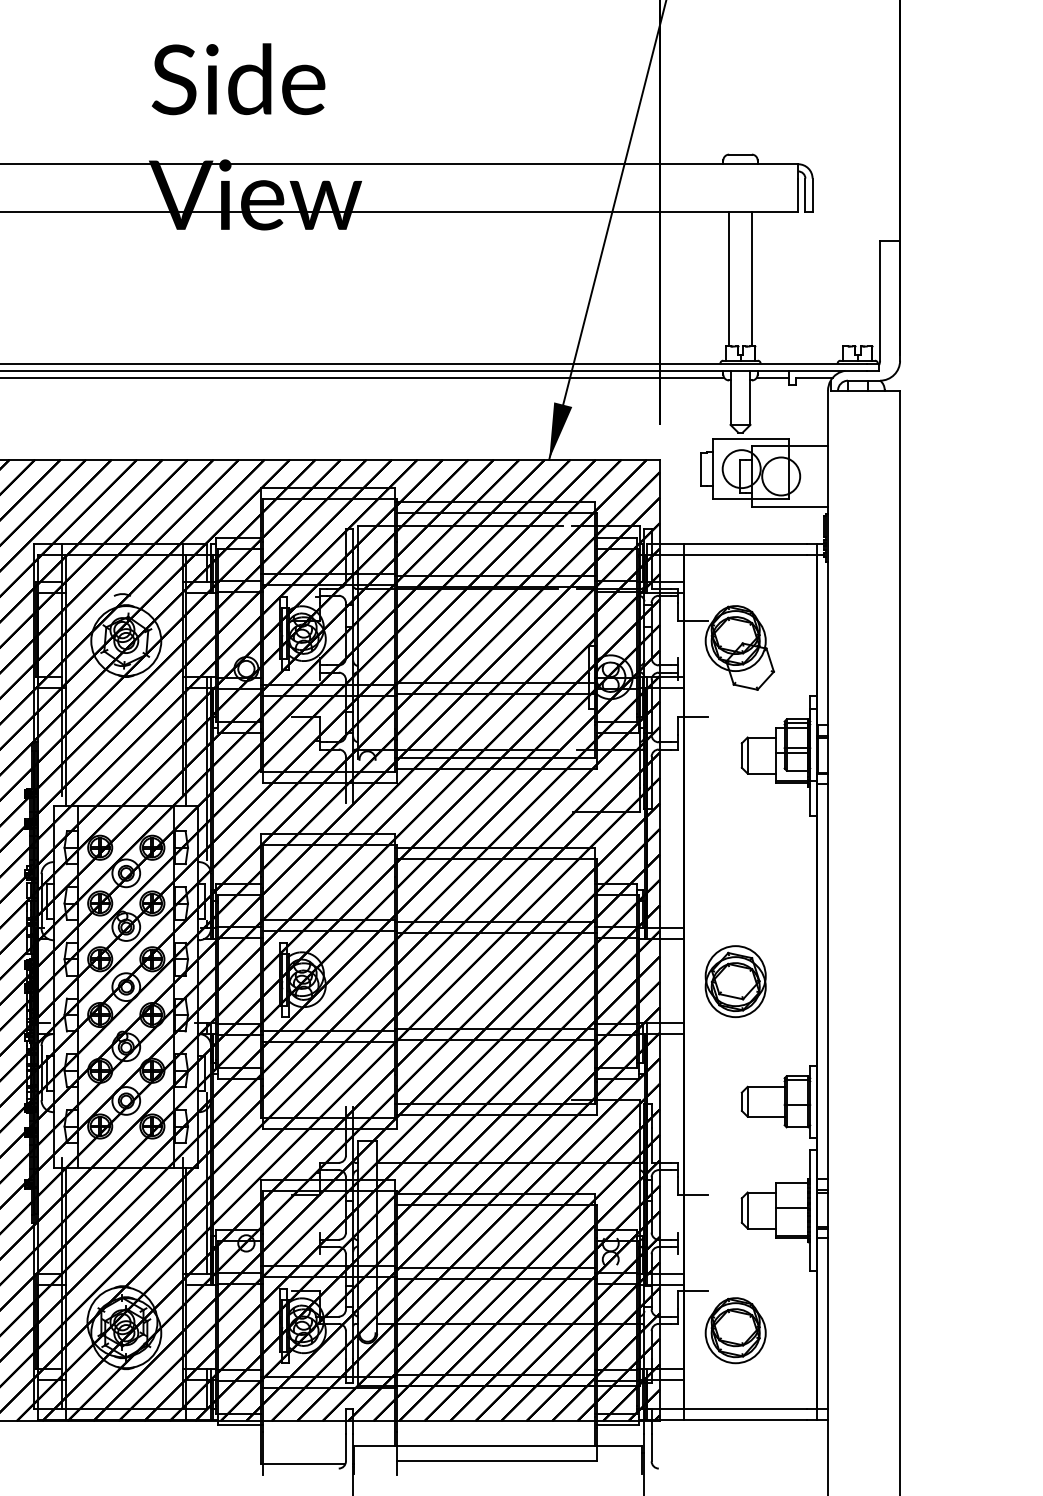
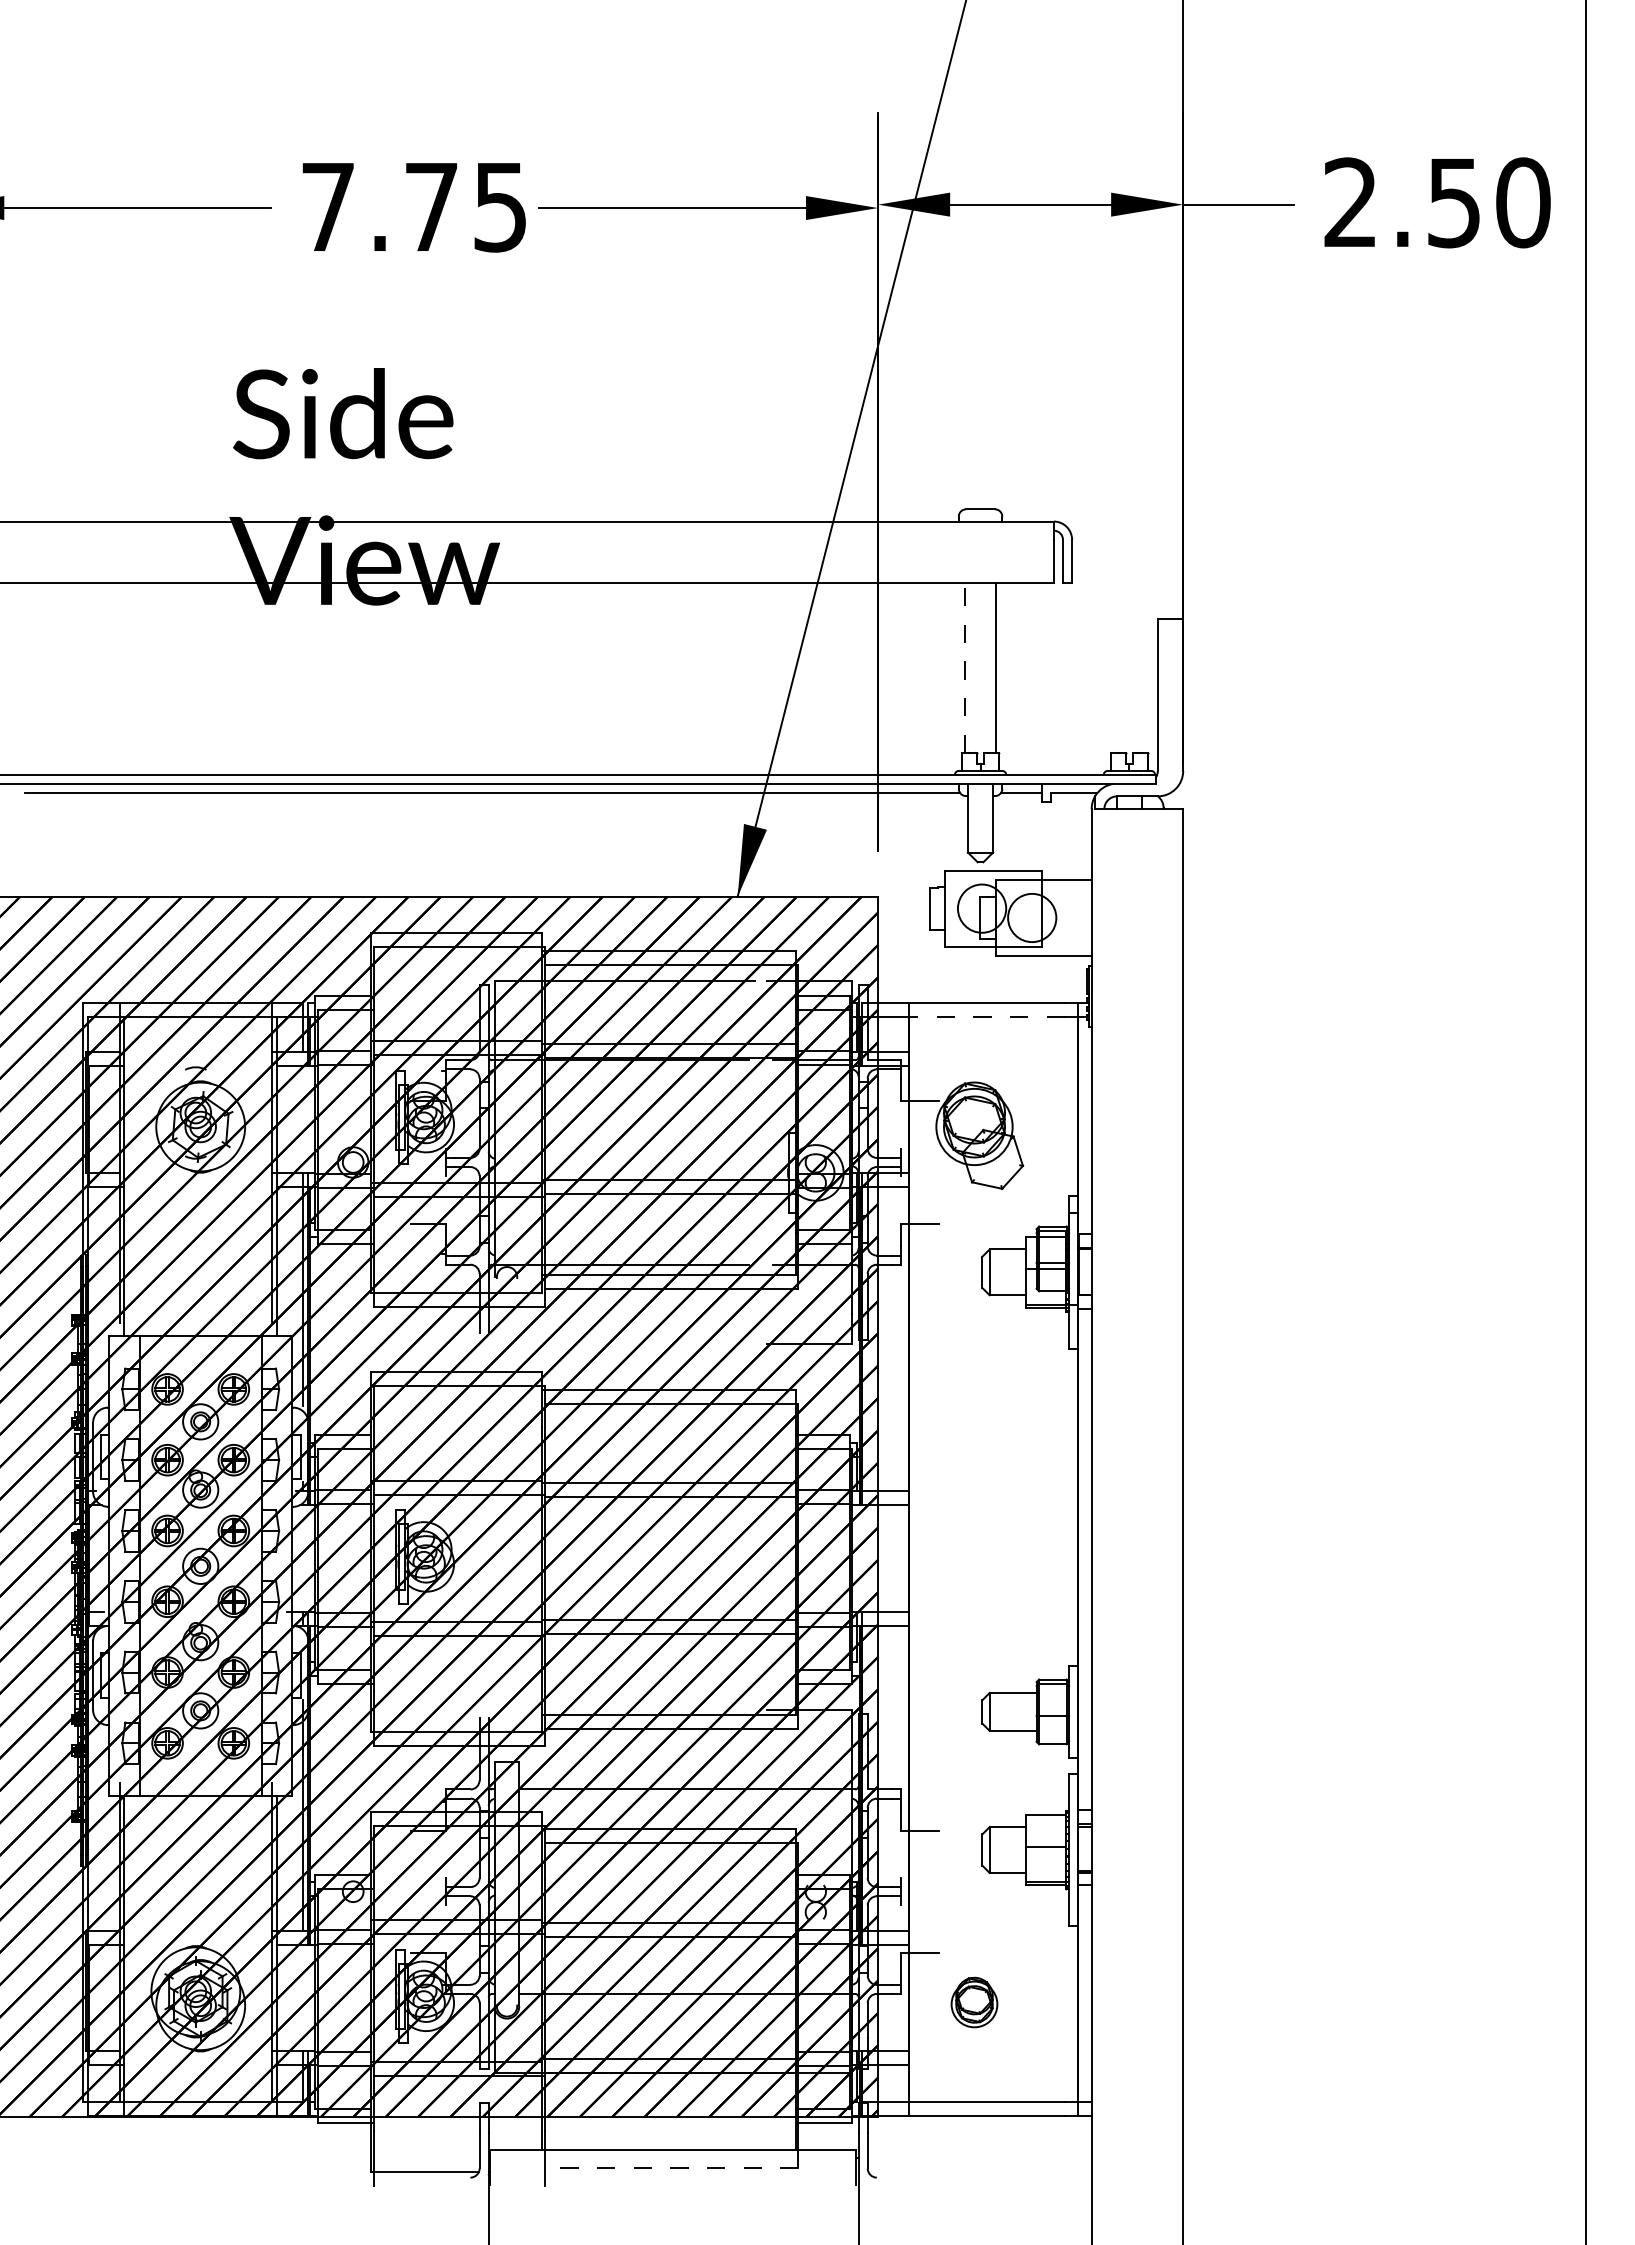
line: (728, 279) -> (965, 667), solid -> dashed
line: (745, 554) -> (986, 1017), solid -> dashed
part: (735, 981) -> (974, 1559), removed
part: (735, 1330) -> (974, 2002), size x0.6
line: (497, 1461) -> (671, 2168), solid -> dashed

